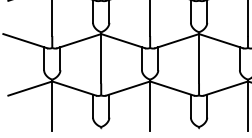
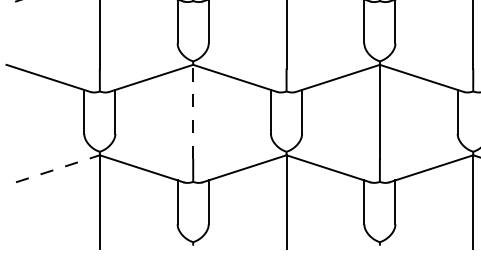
line: (101, 58) -> (193, 111), solid -> dashed
line: (30, 88) -> (58, 168), solid -> dashed

